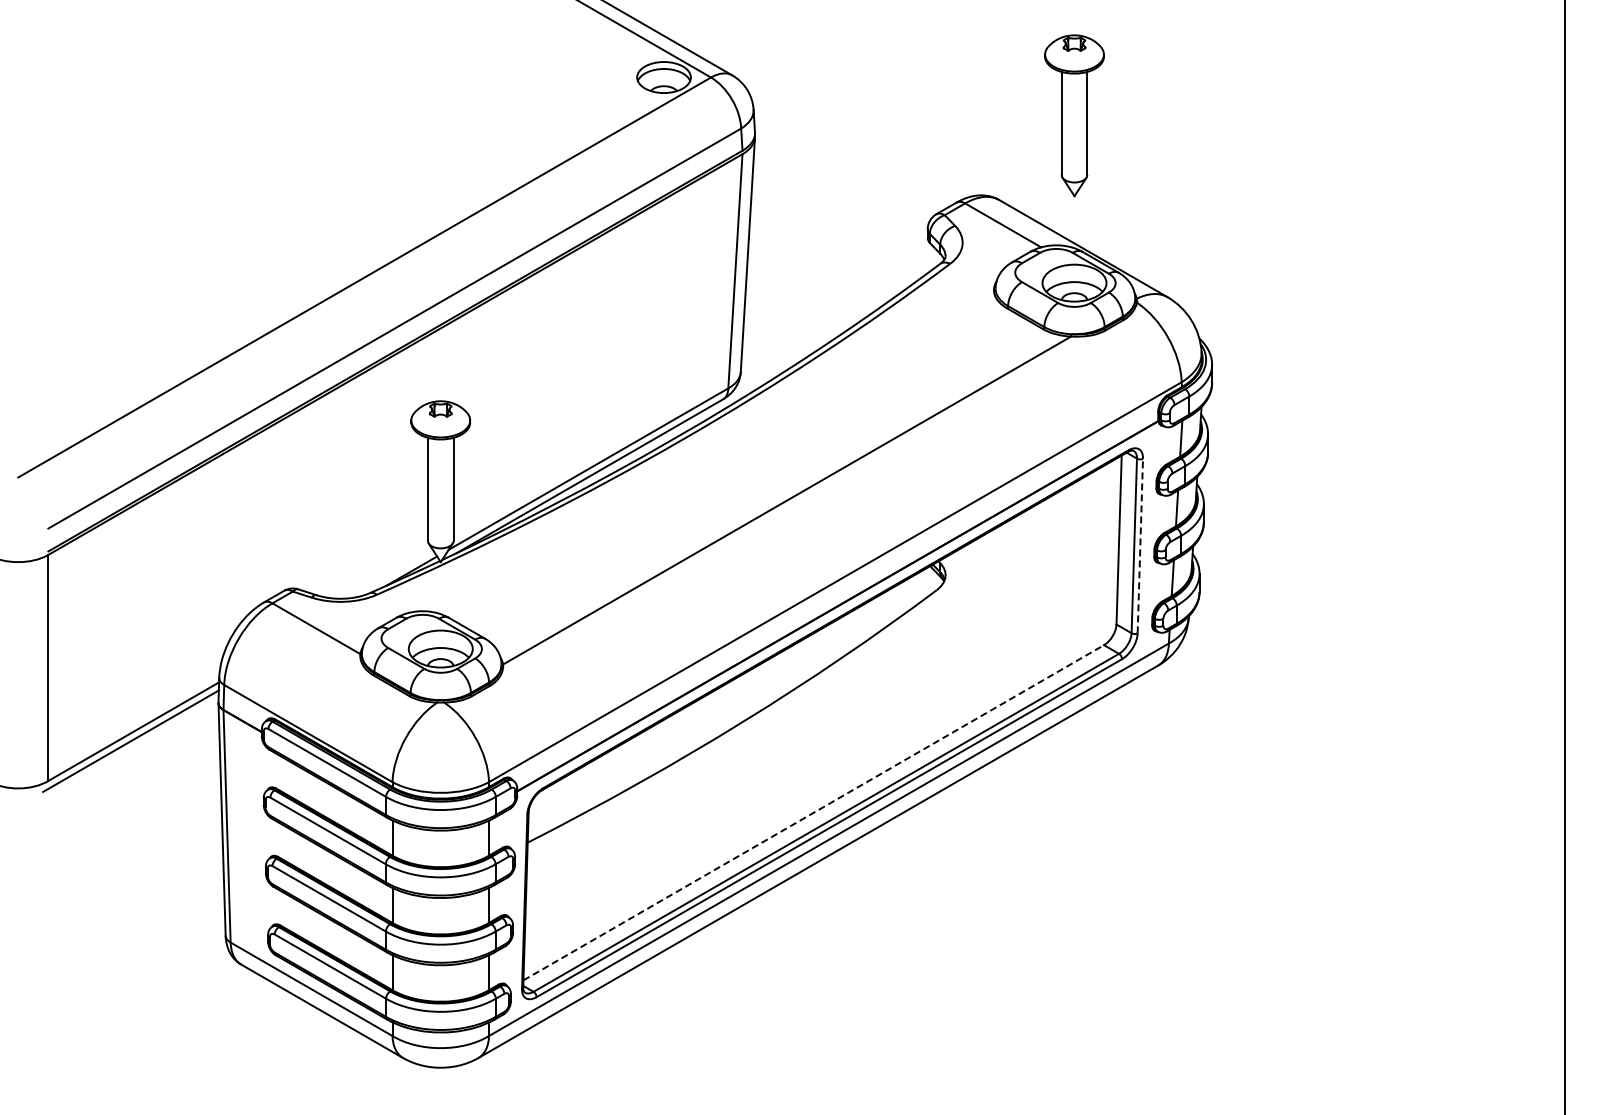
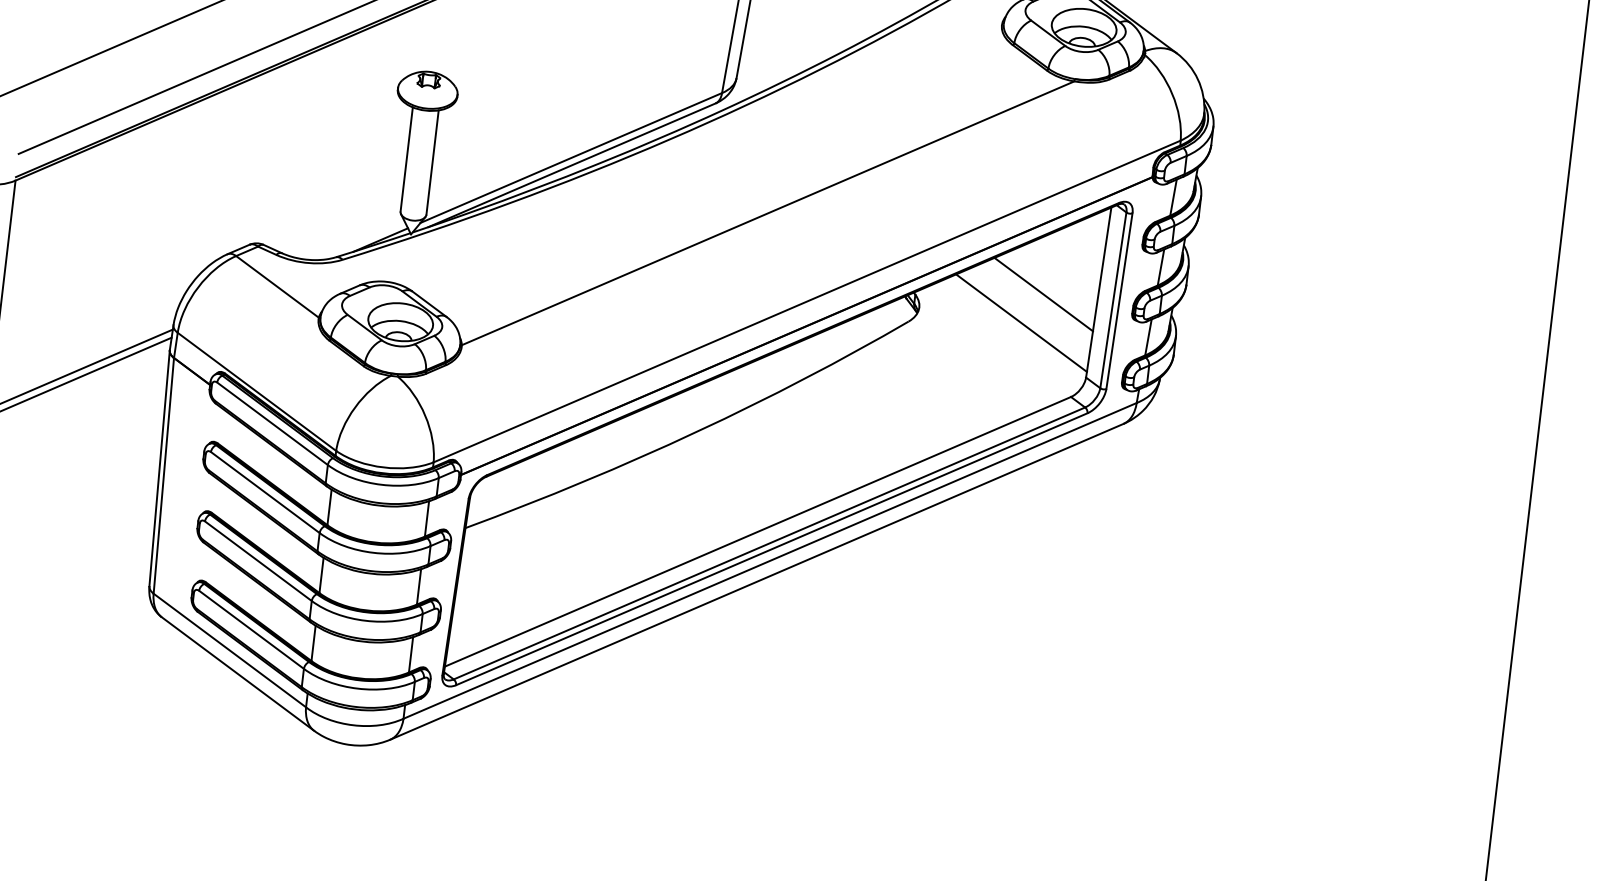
line: (1140, 545) -> (1119, 300), dashed -> solid
line: (1065, 548) -> (1043, 294), added
line: (1046, 578) -> (1020, 322), added
line: (814, 812) -> (758, 531), dashed -> solid

